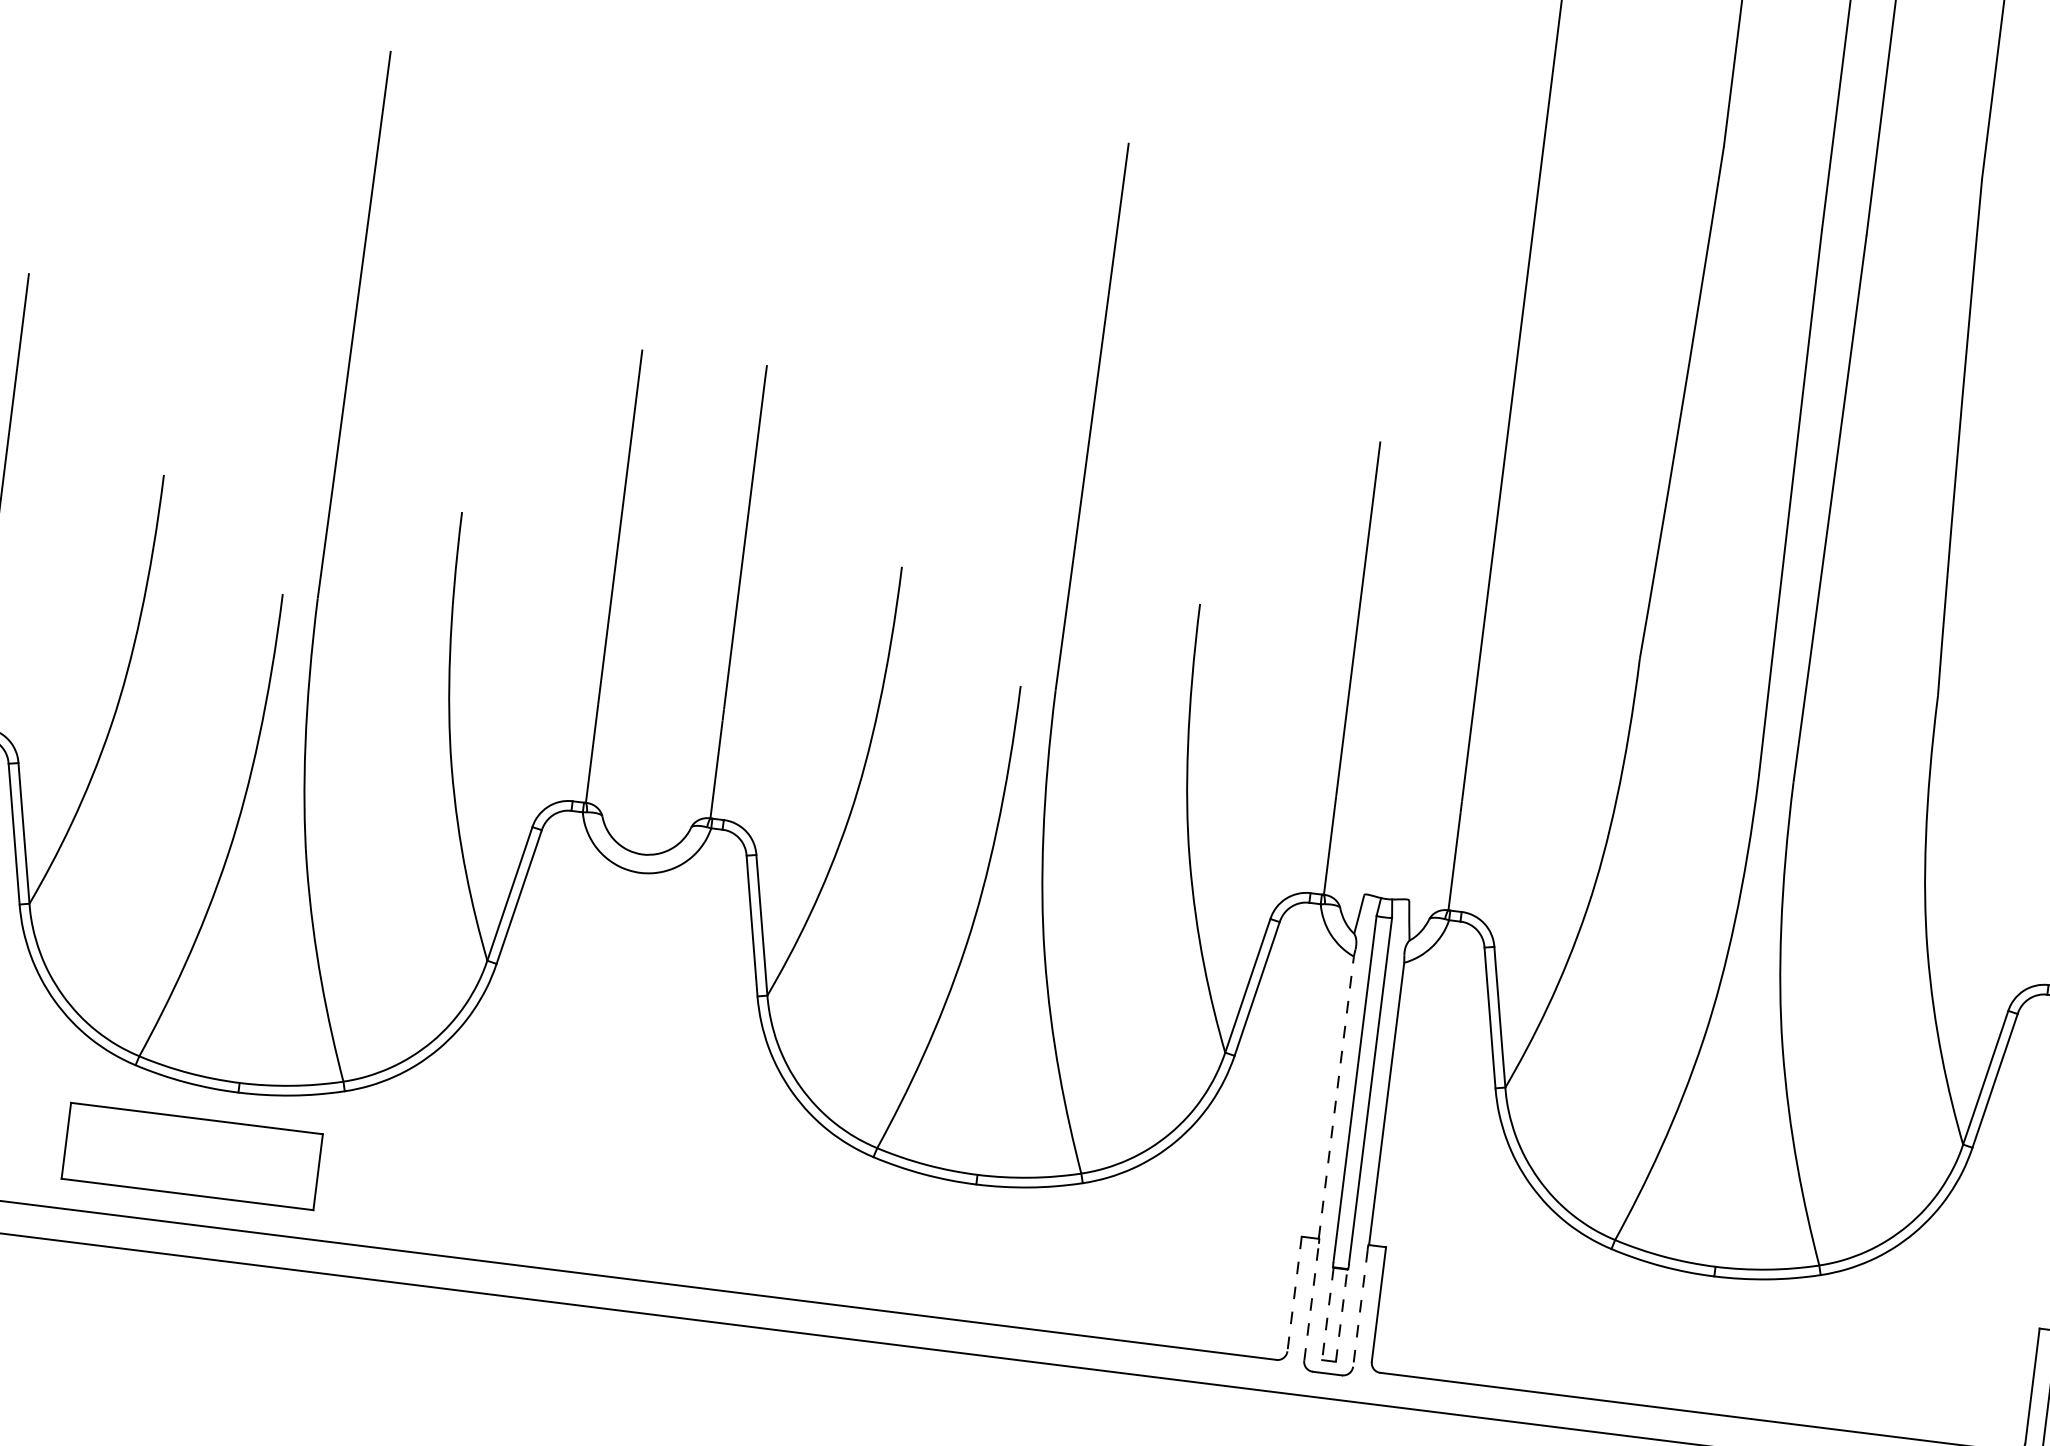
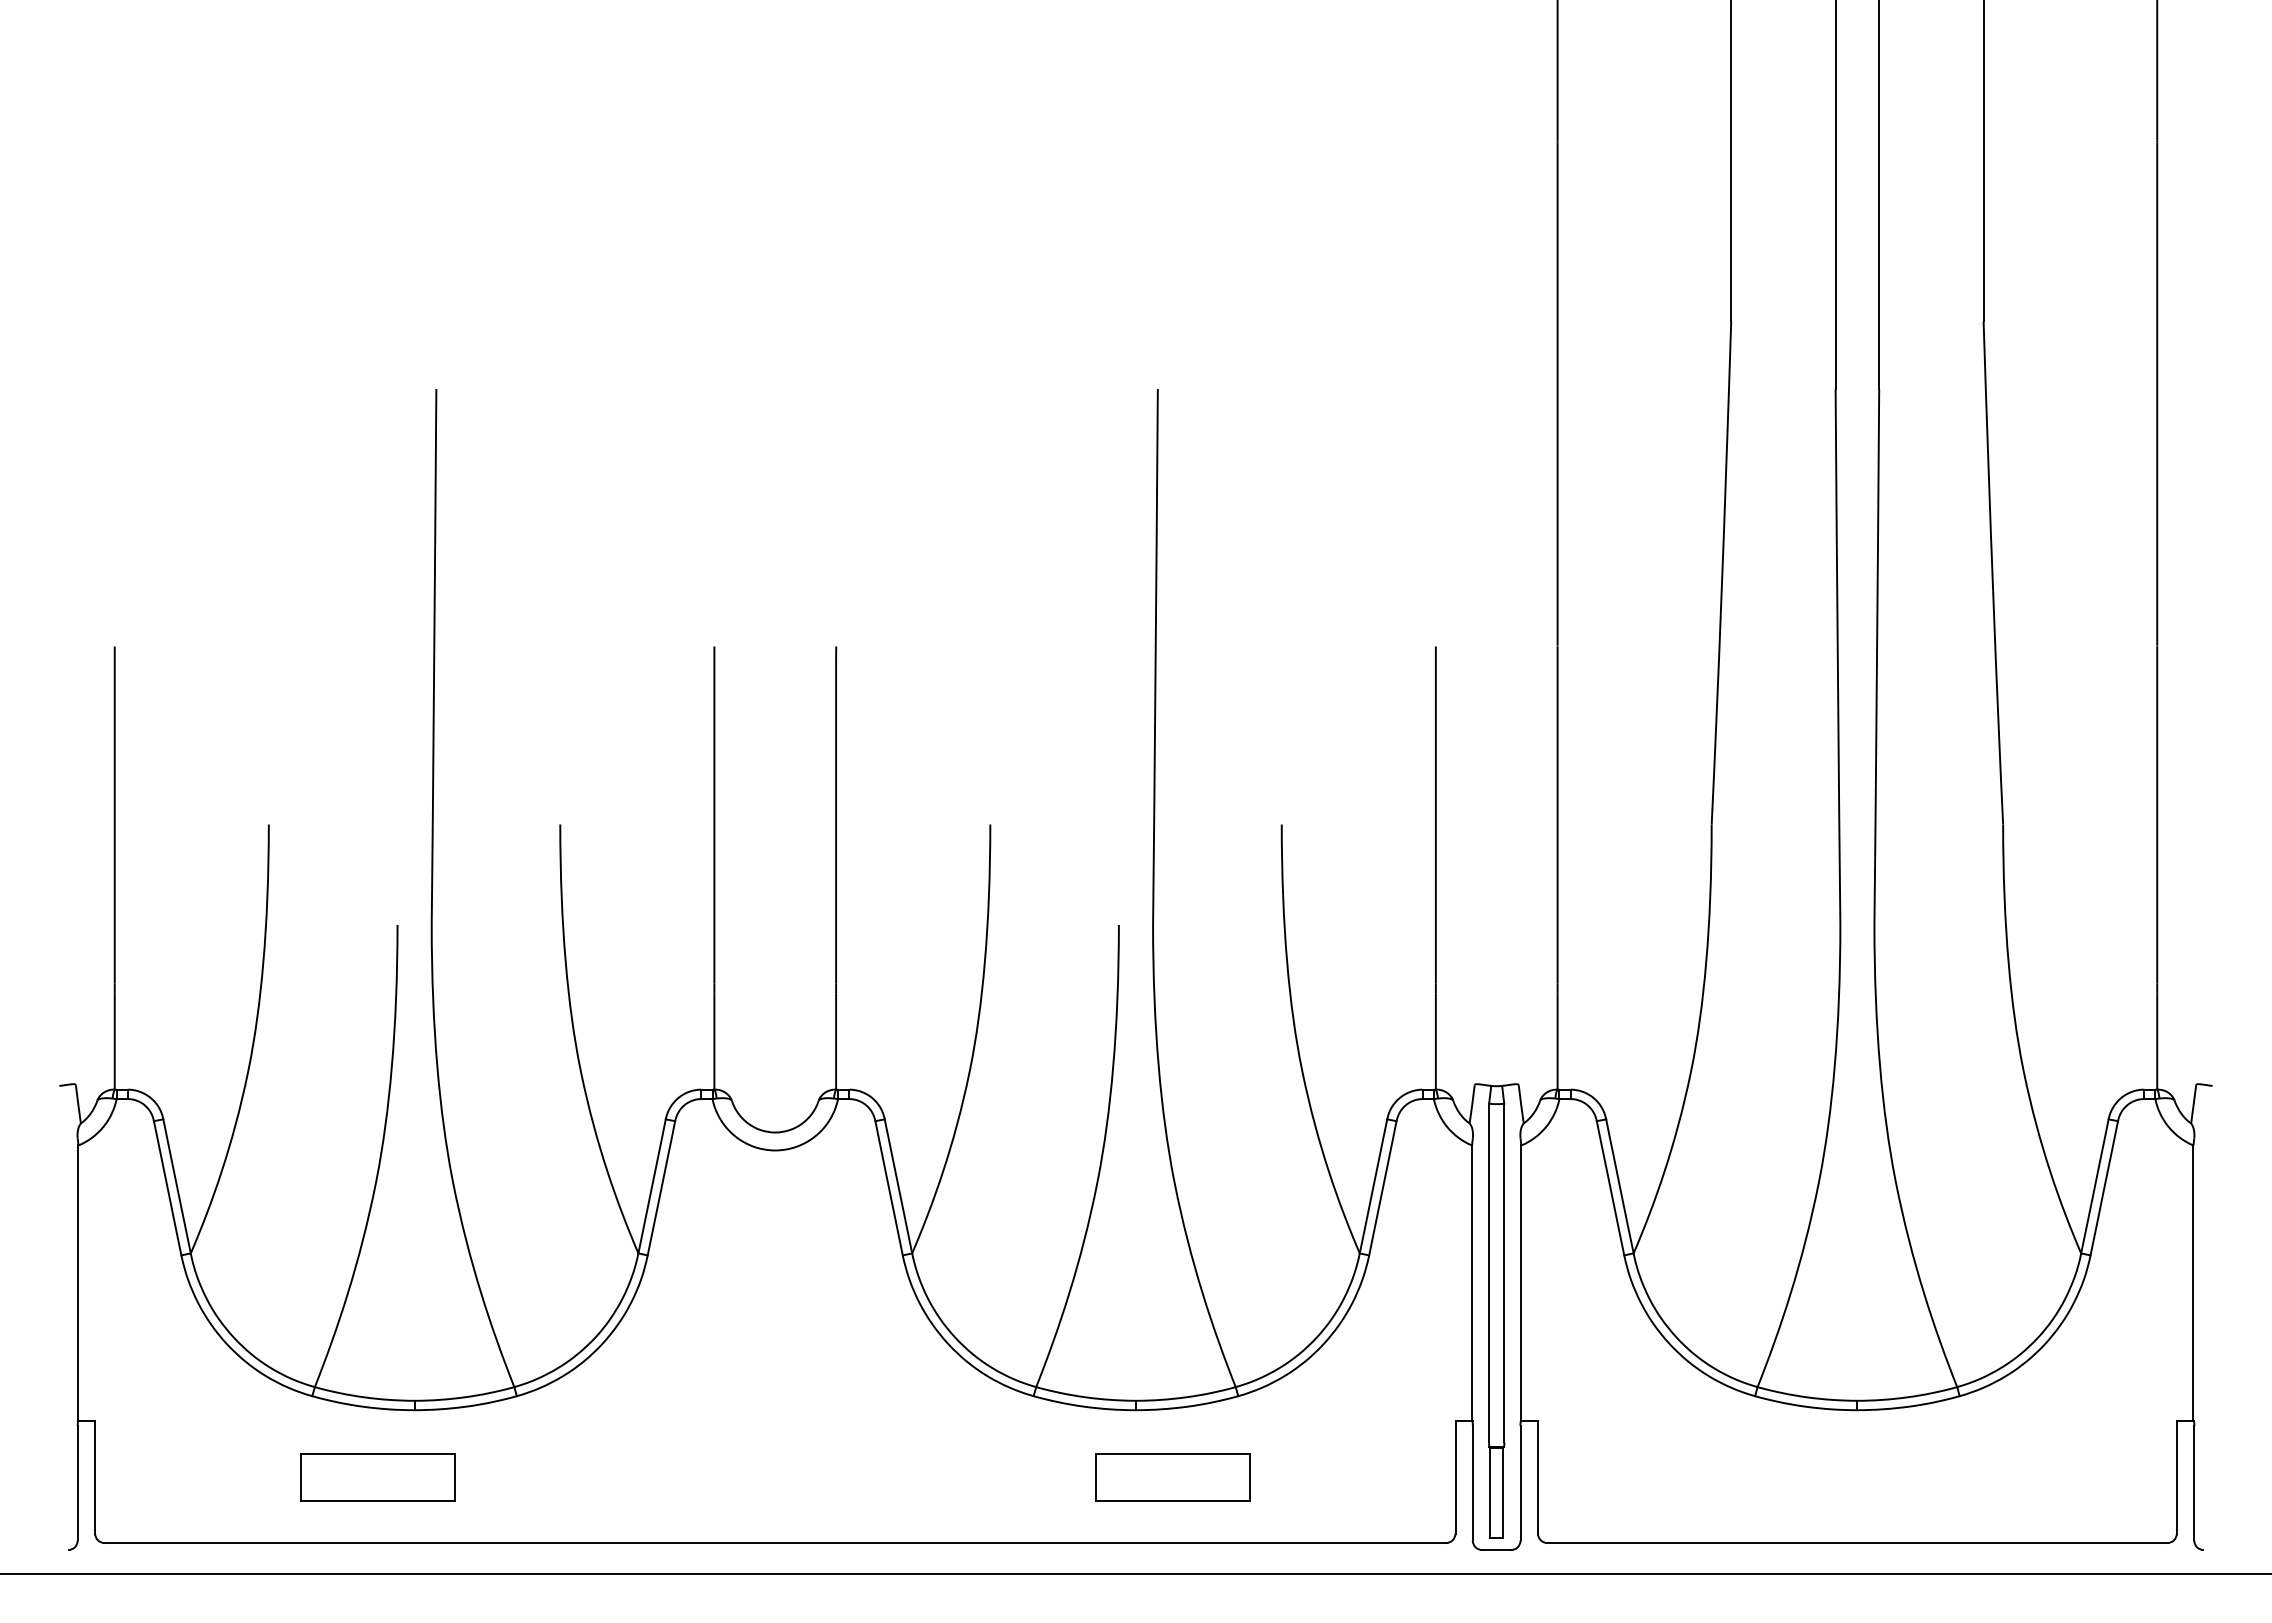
line: (1336, 1097) -> (1472, 1283), dashed -> solid
part: (191, 1156) -> (377, 1477), size x0.62
part: (1005, 1258) -> (1172, 1477), added
line: (1294, 1294) -> (1455, 1477), dashed -> solid
line: (1311, 1301) -> (1472, 1482), dashed -> solid
line: (1360, 1308) -> (1520, 1483), dashed -> solid
line: (1327, 1314) -> (1489, 1493), dashed -> solid
line: (1341, 1315) -> (1503, 1492), dashed -> solid

